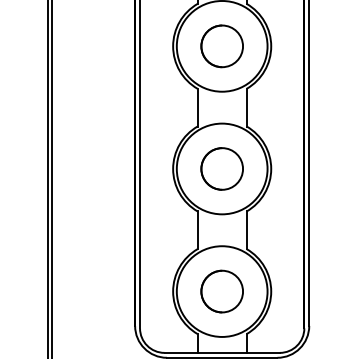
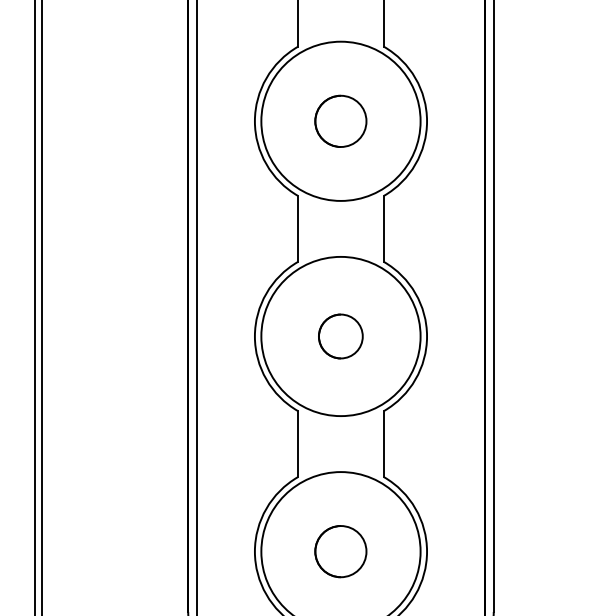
part: (221, 46) -> (339, 121), size x0.7
circle: (221, 168) -> (339, 335), size x0.6
part: (221, 291) -> (339, 551), size x0.7

